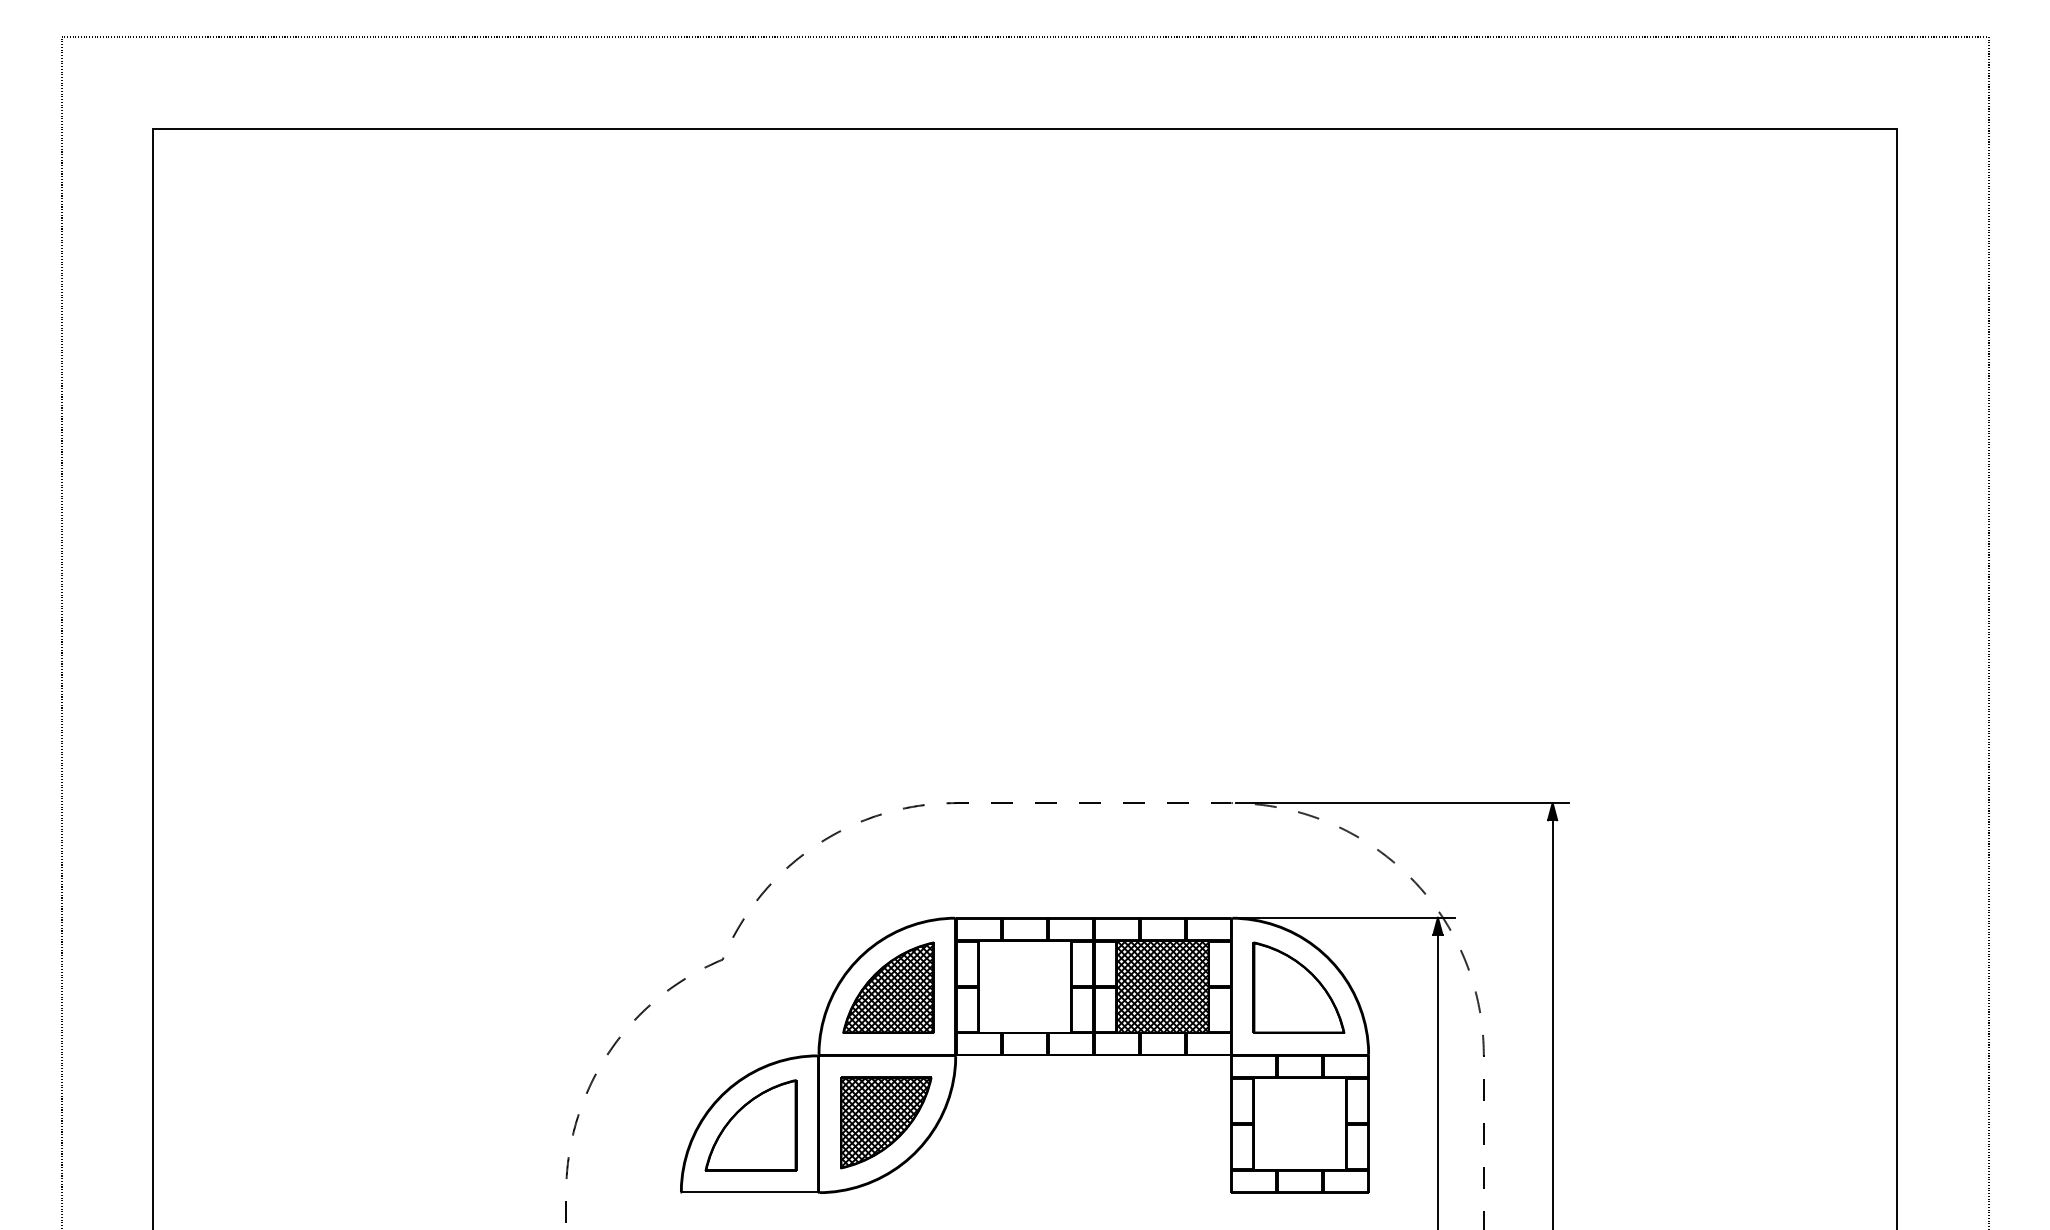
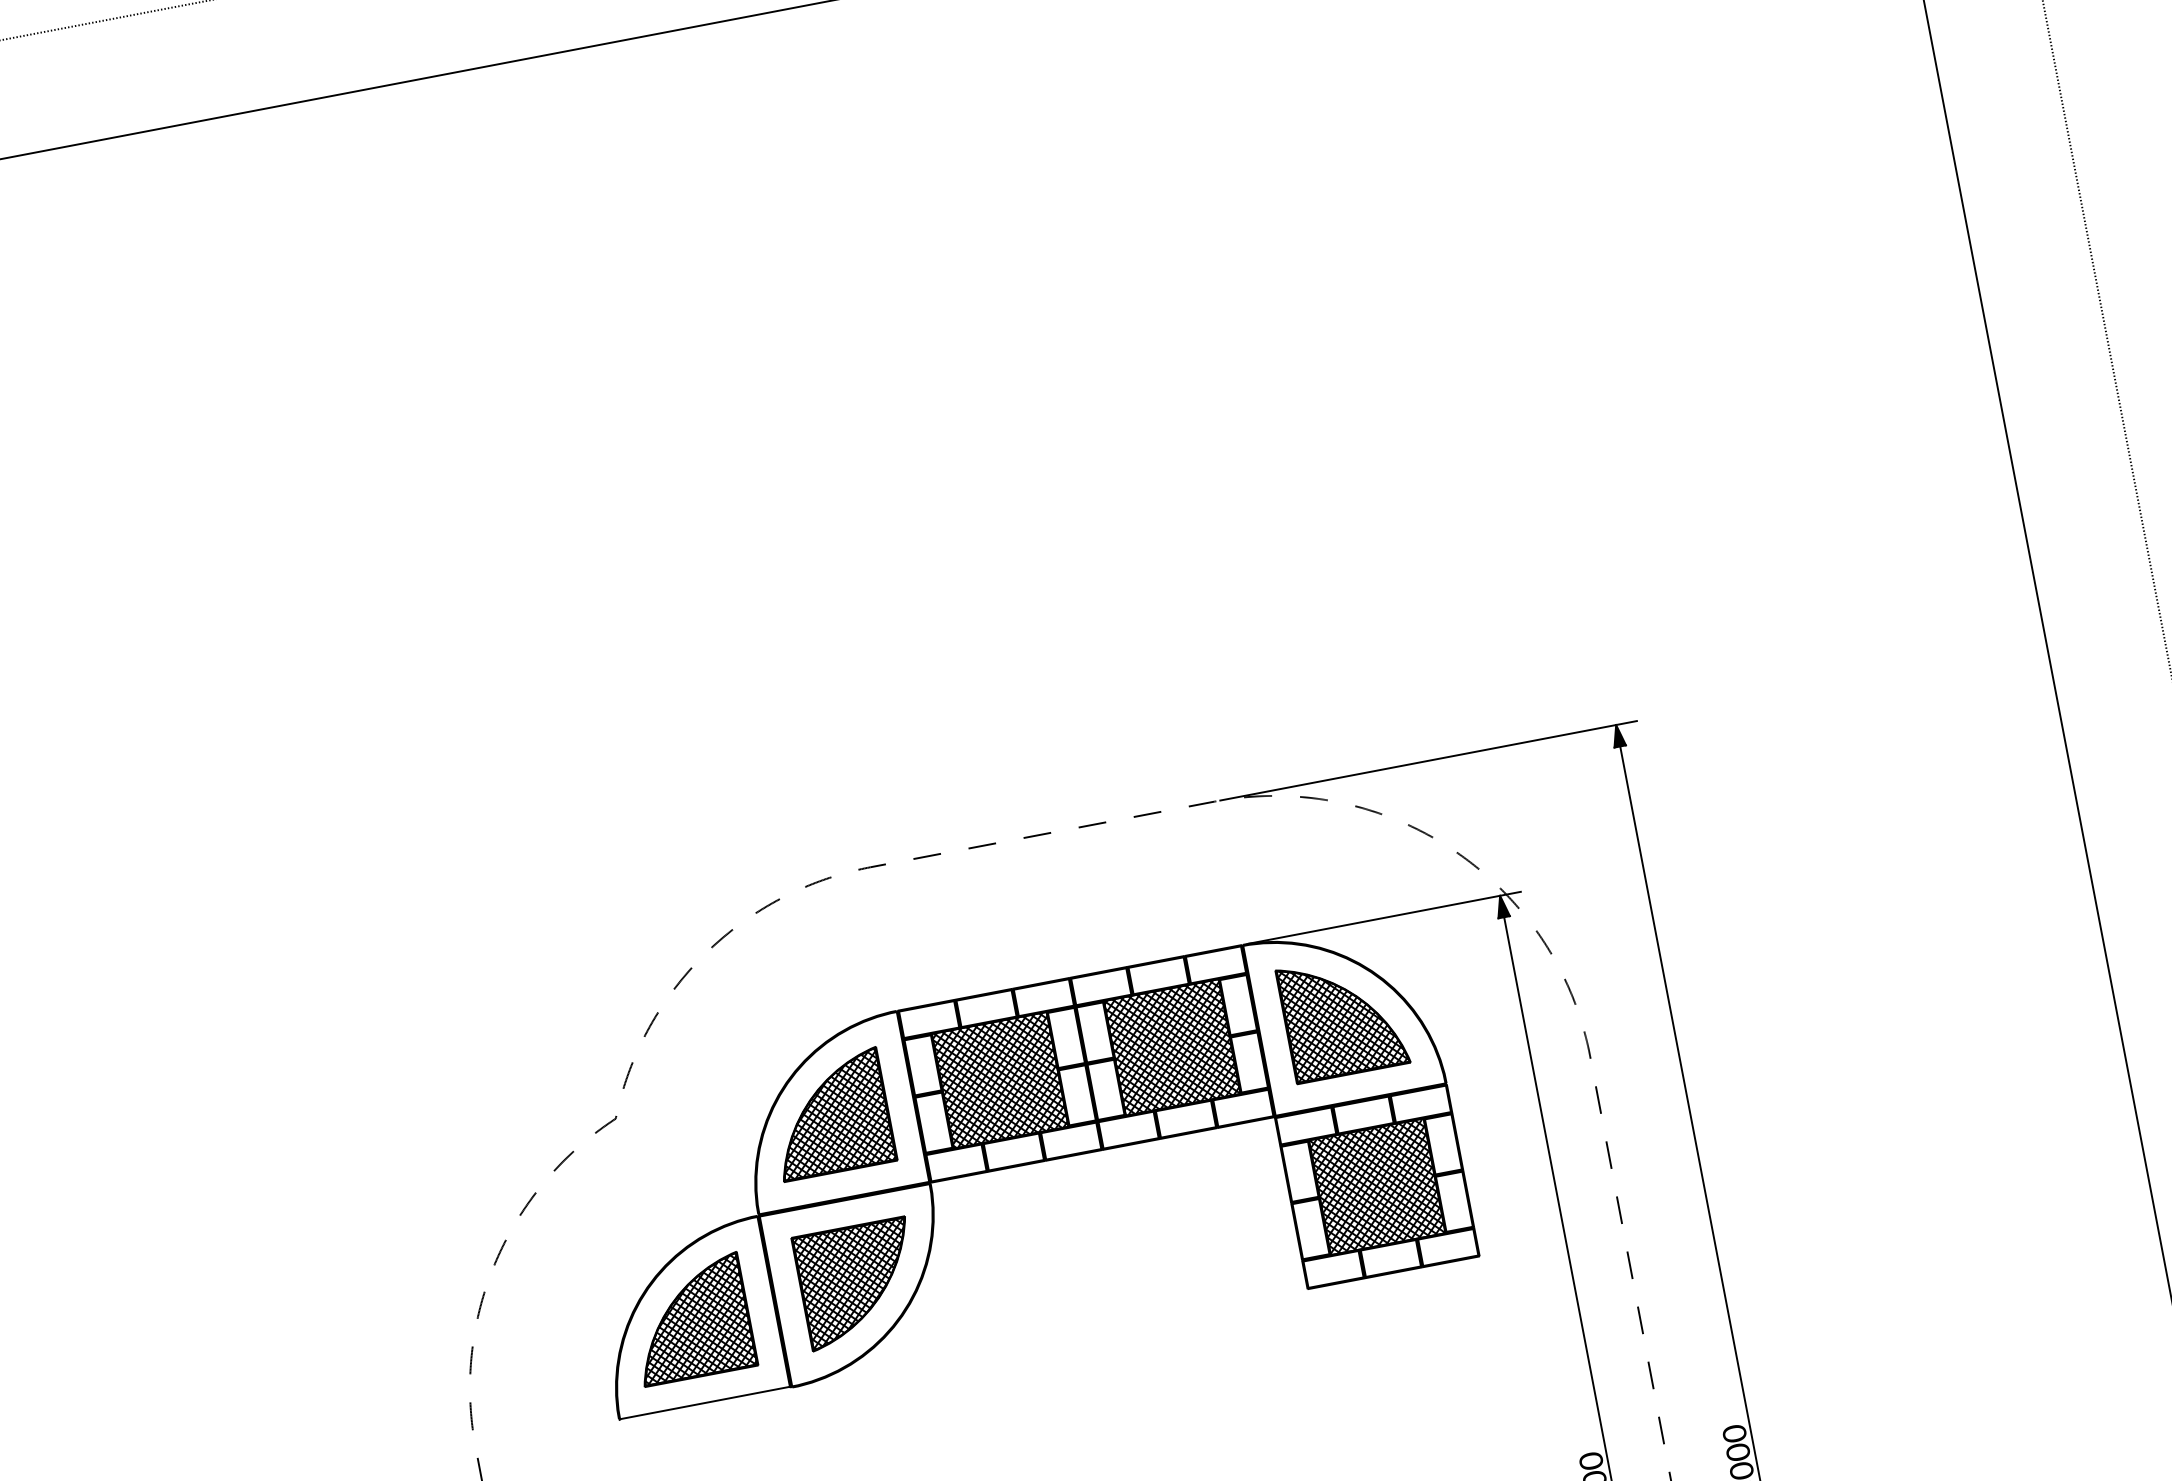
hatch: (1024, 986) -> (999, 1080), added
hatch: (1298, 987) -> (1342, 1016), added
hatch: (1300, 1124) -> (1377, 1187), added
hatch: (751, 1125) -> (691, 1319), added

